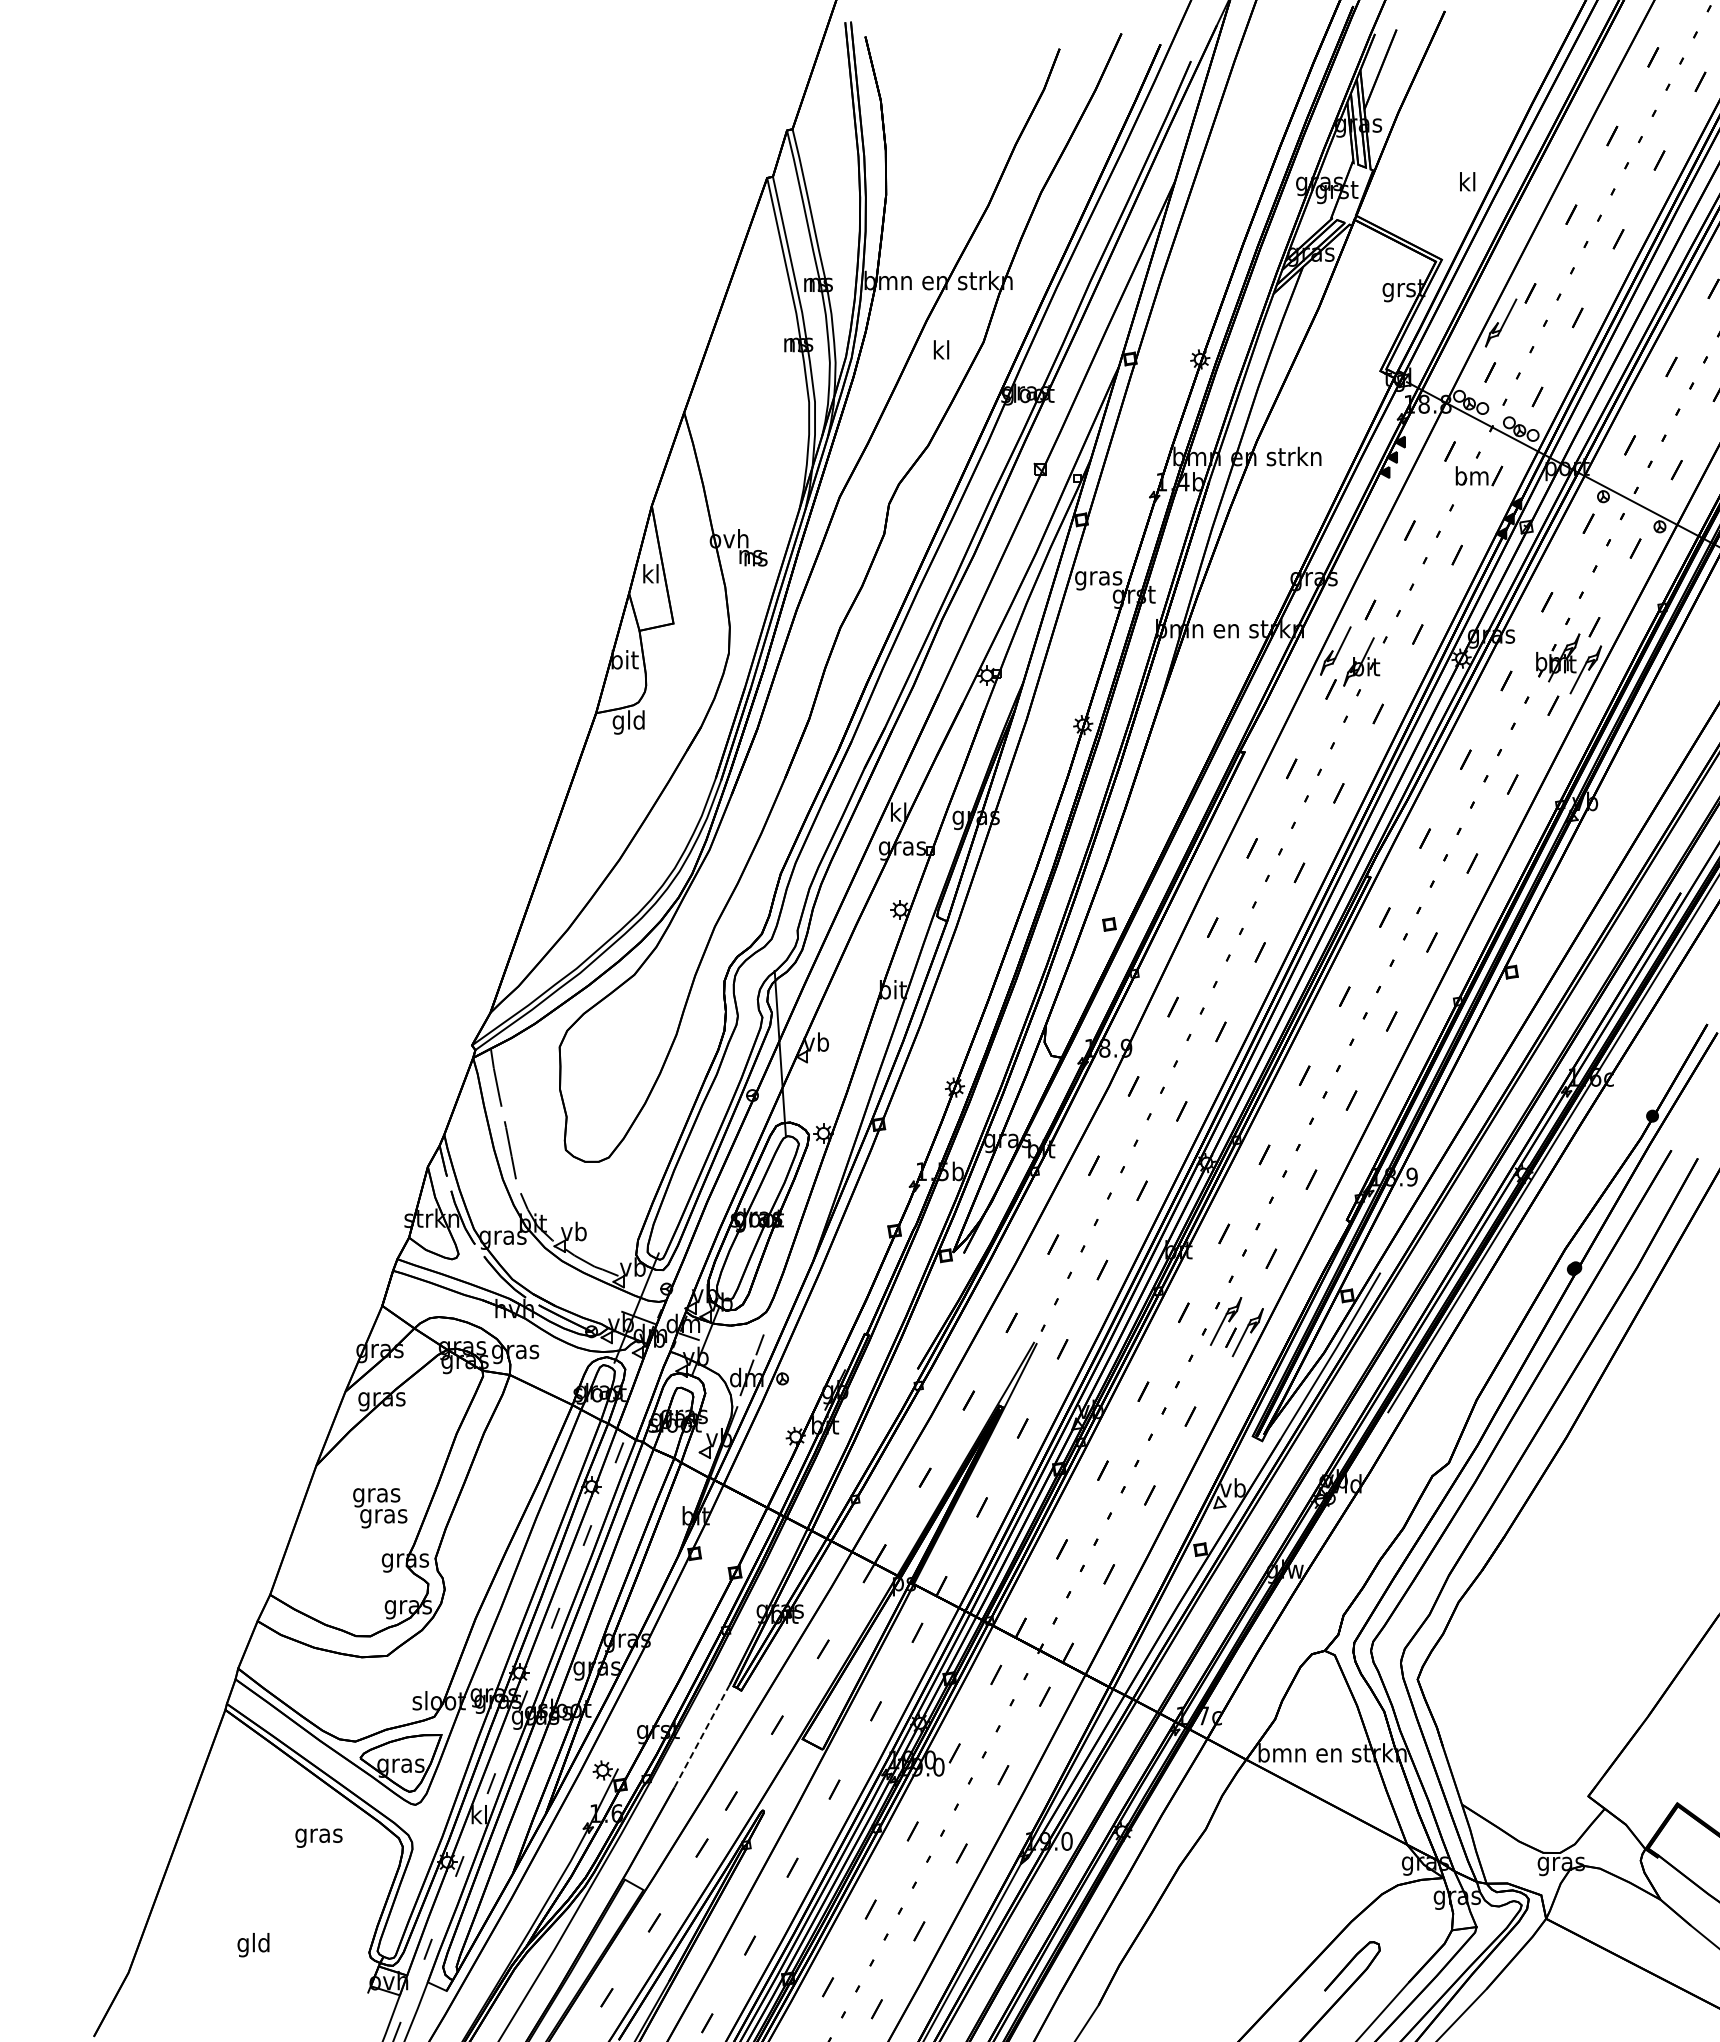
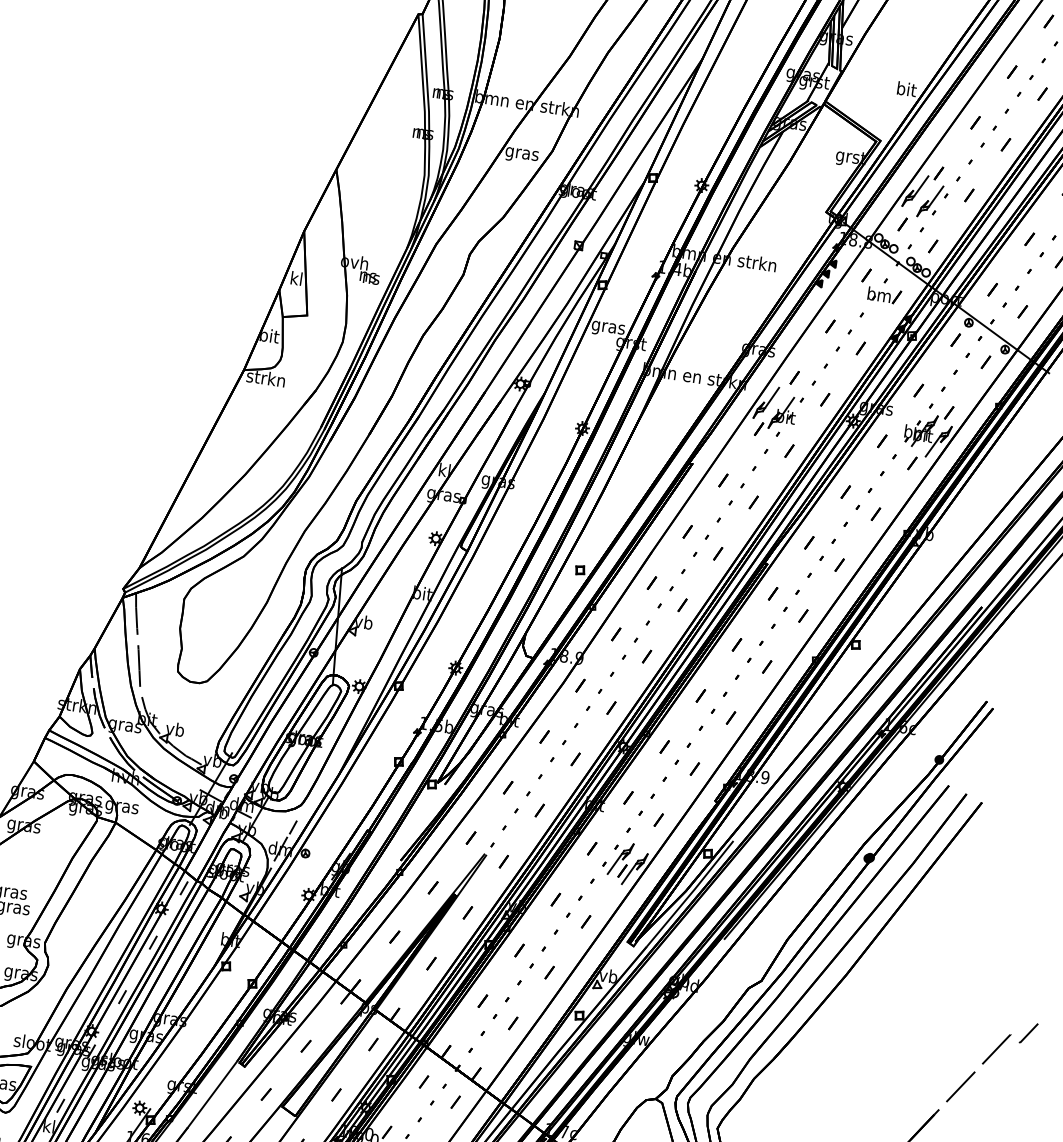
text: (1467, 181) -> (906, 88), kl -> bit
part: (1524, 333) -> (930, 200), added
text: (941, 352) -> (522, 154), kl -> gras
text: (628, 722) -> (265, 379), gld -> strkn
line: (702, 1736) -> (212, 1094), dashed -> solid

